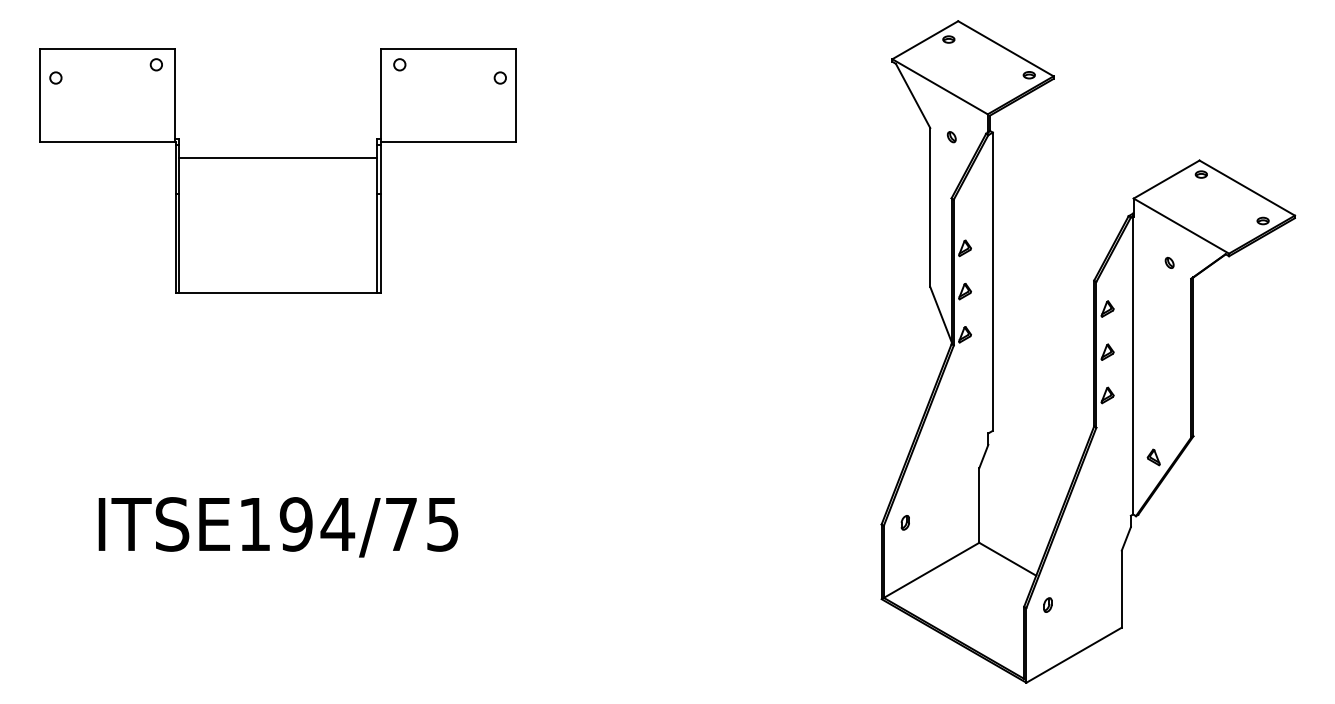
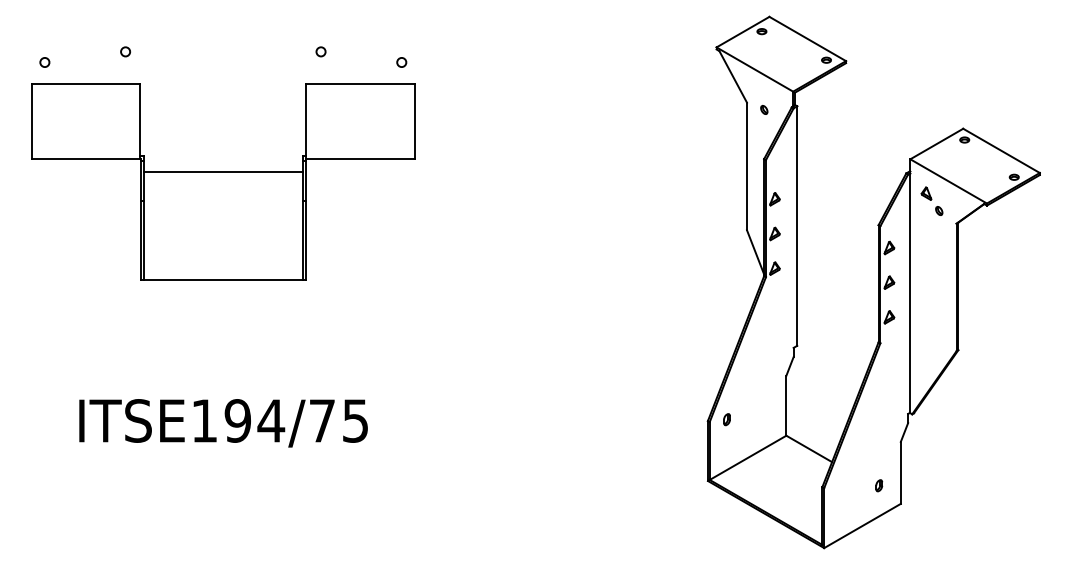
part: (277, 170) -> (222, 181), moved
part: (1153, 457) -> (926, 193), moved
part: (1047, 604) -> (878, 485), moved

